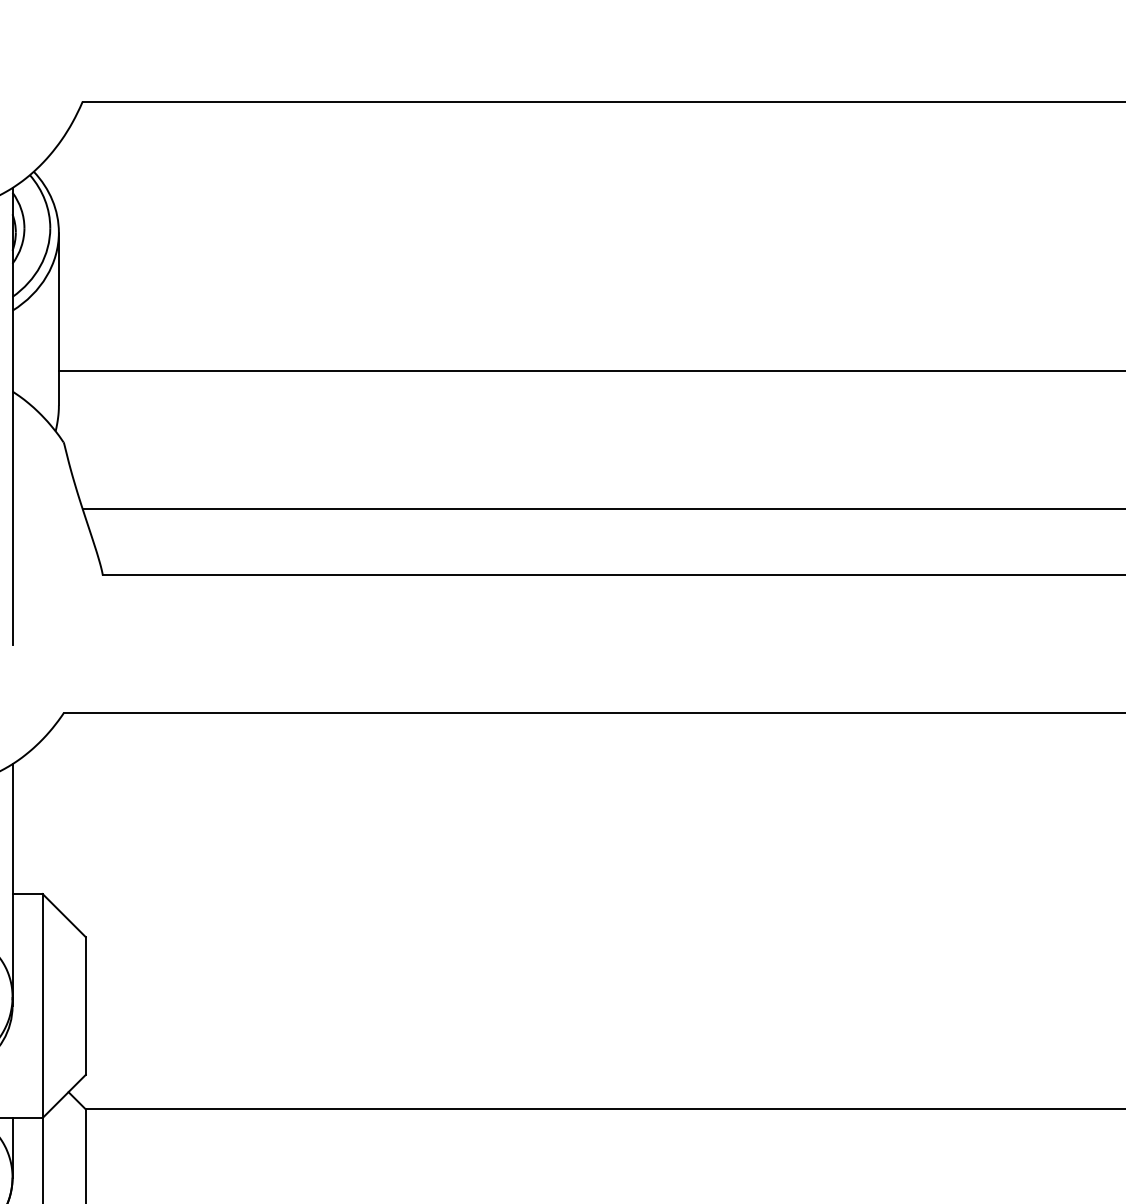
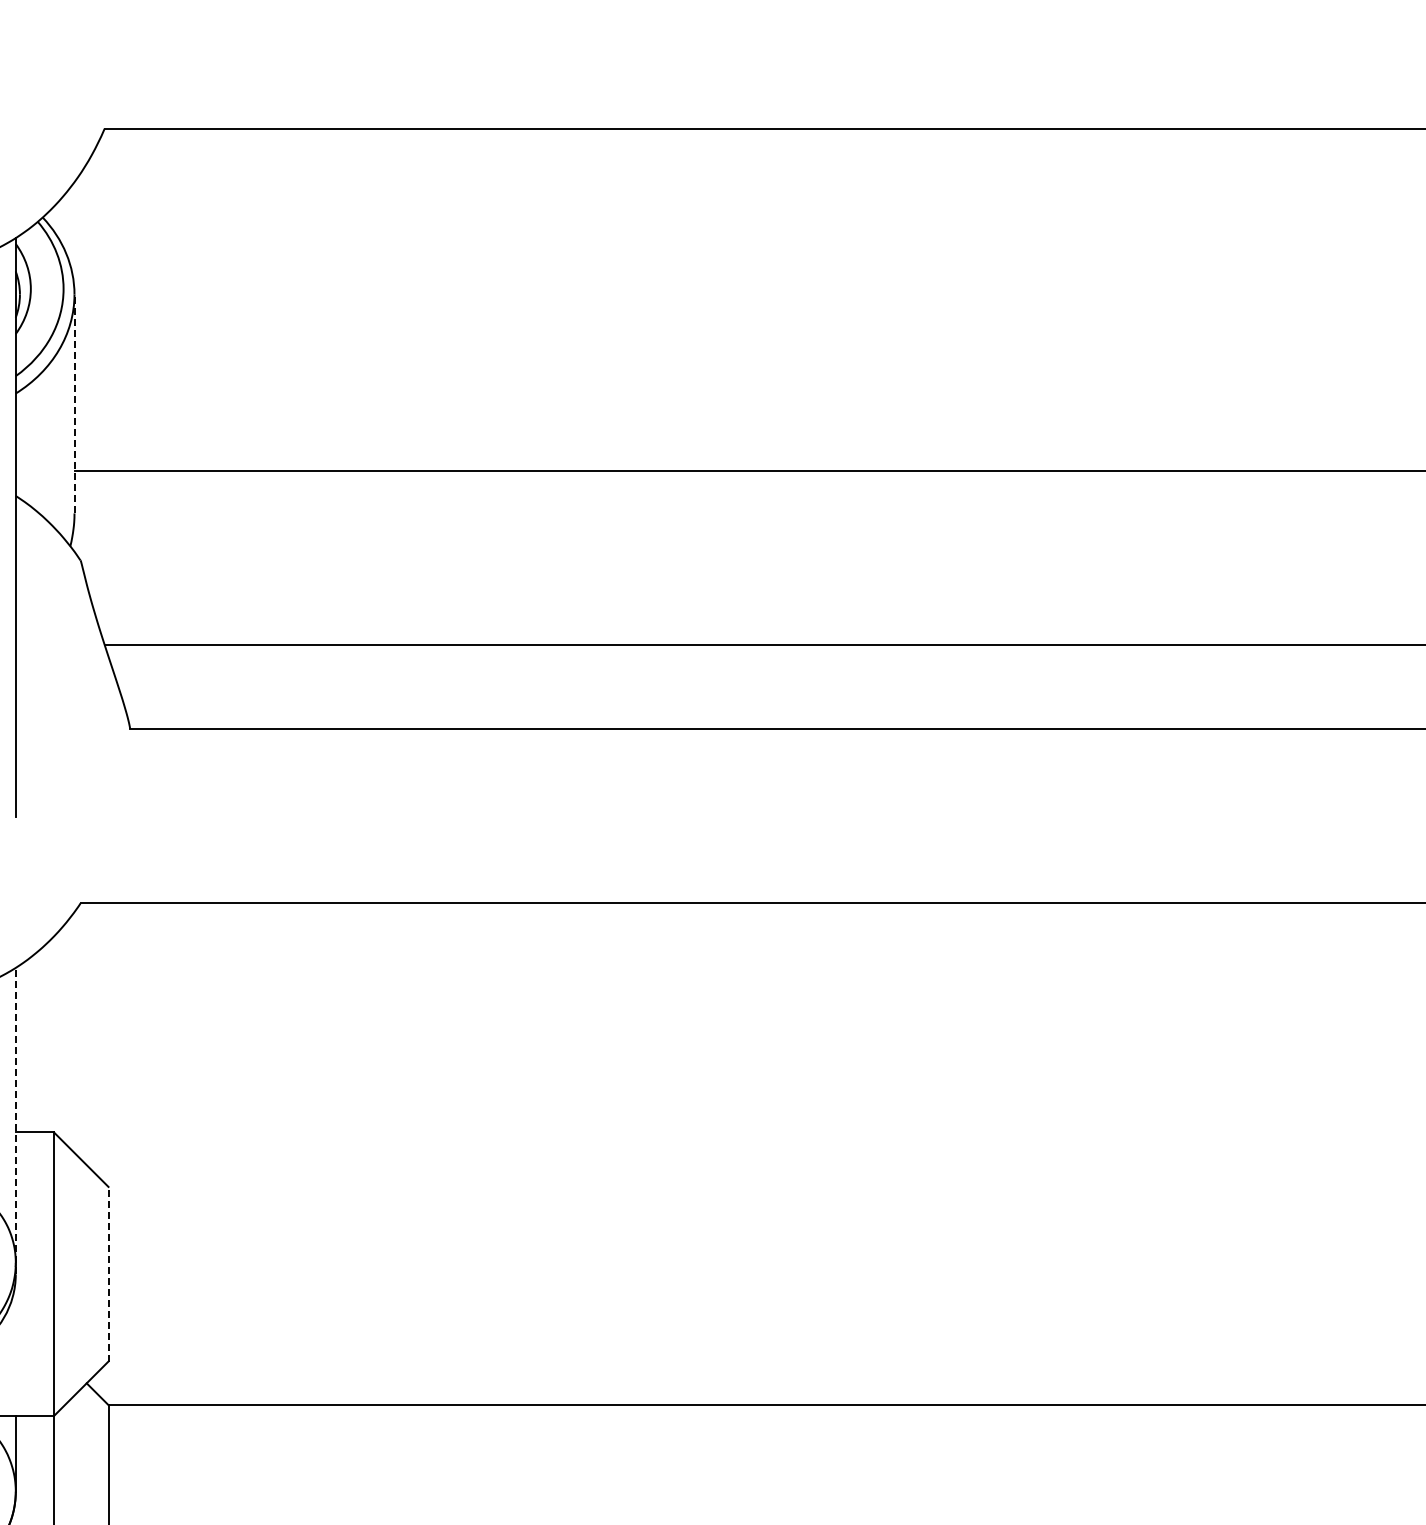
line: (58, 318) -> (74, 403), solid -> dashed
line: (12, 884) -> (15, 1120), solid -> dashed
line: (85, 1005) -> (108, 1273), solid -> dashed

